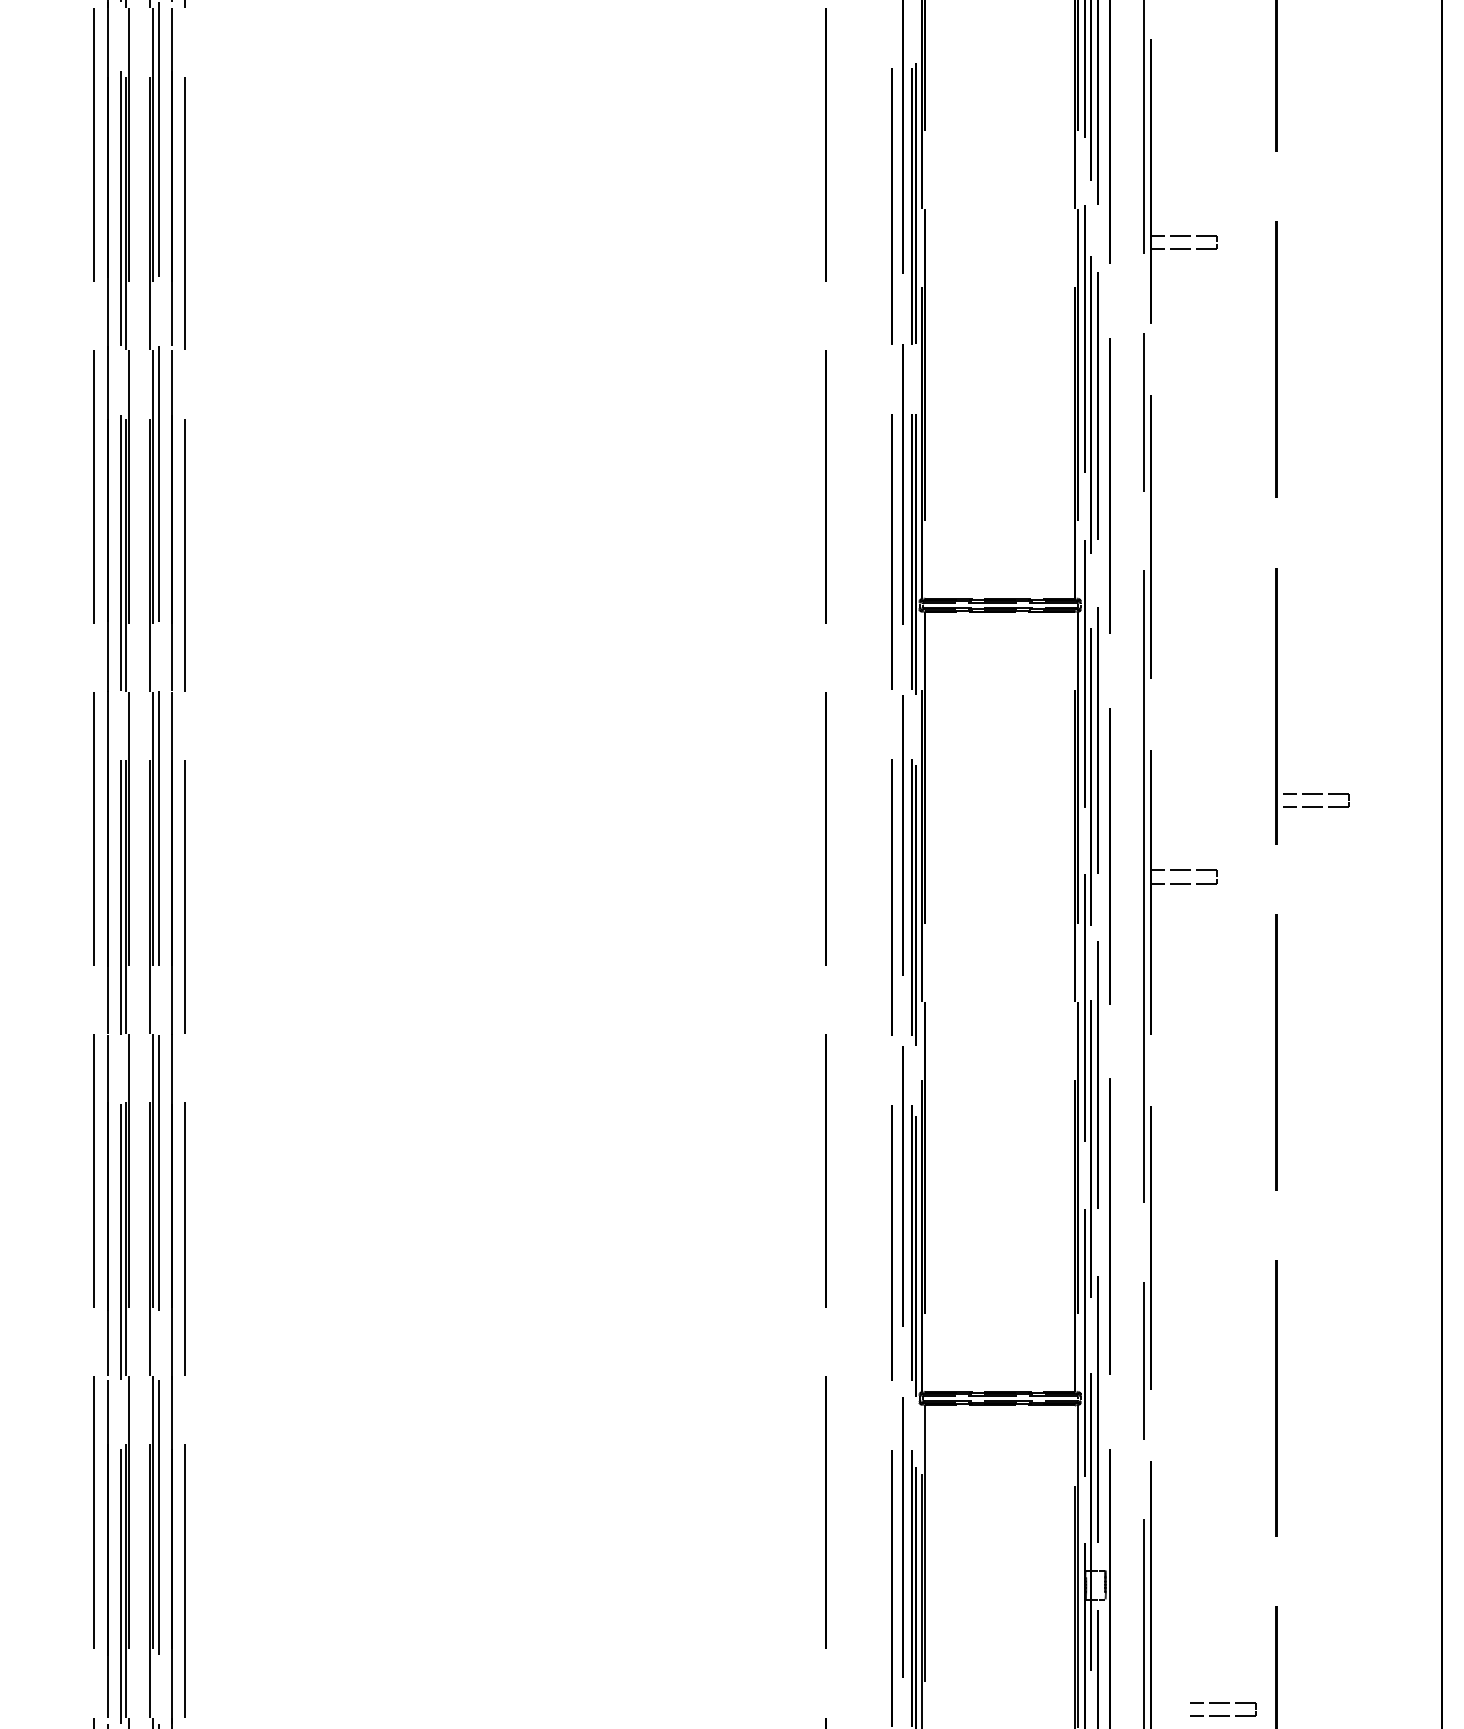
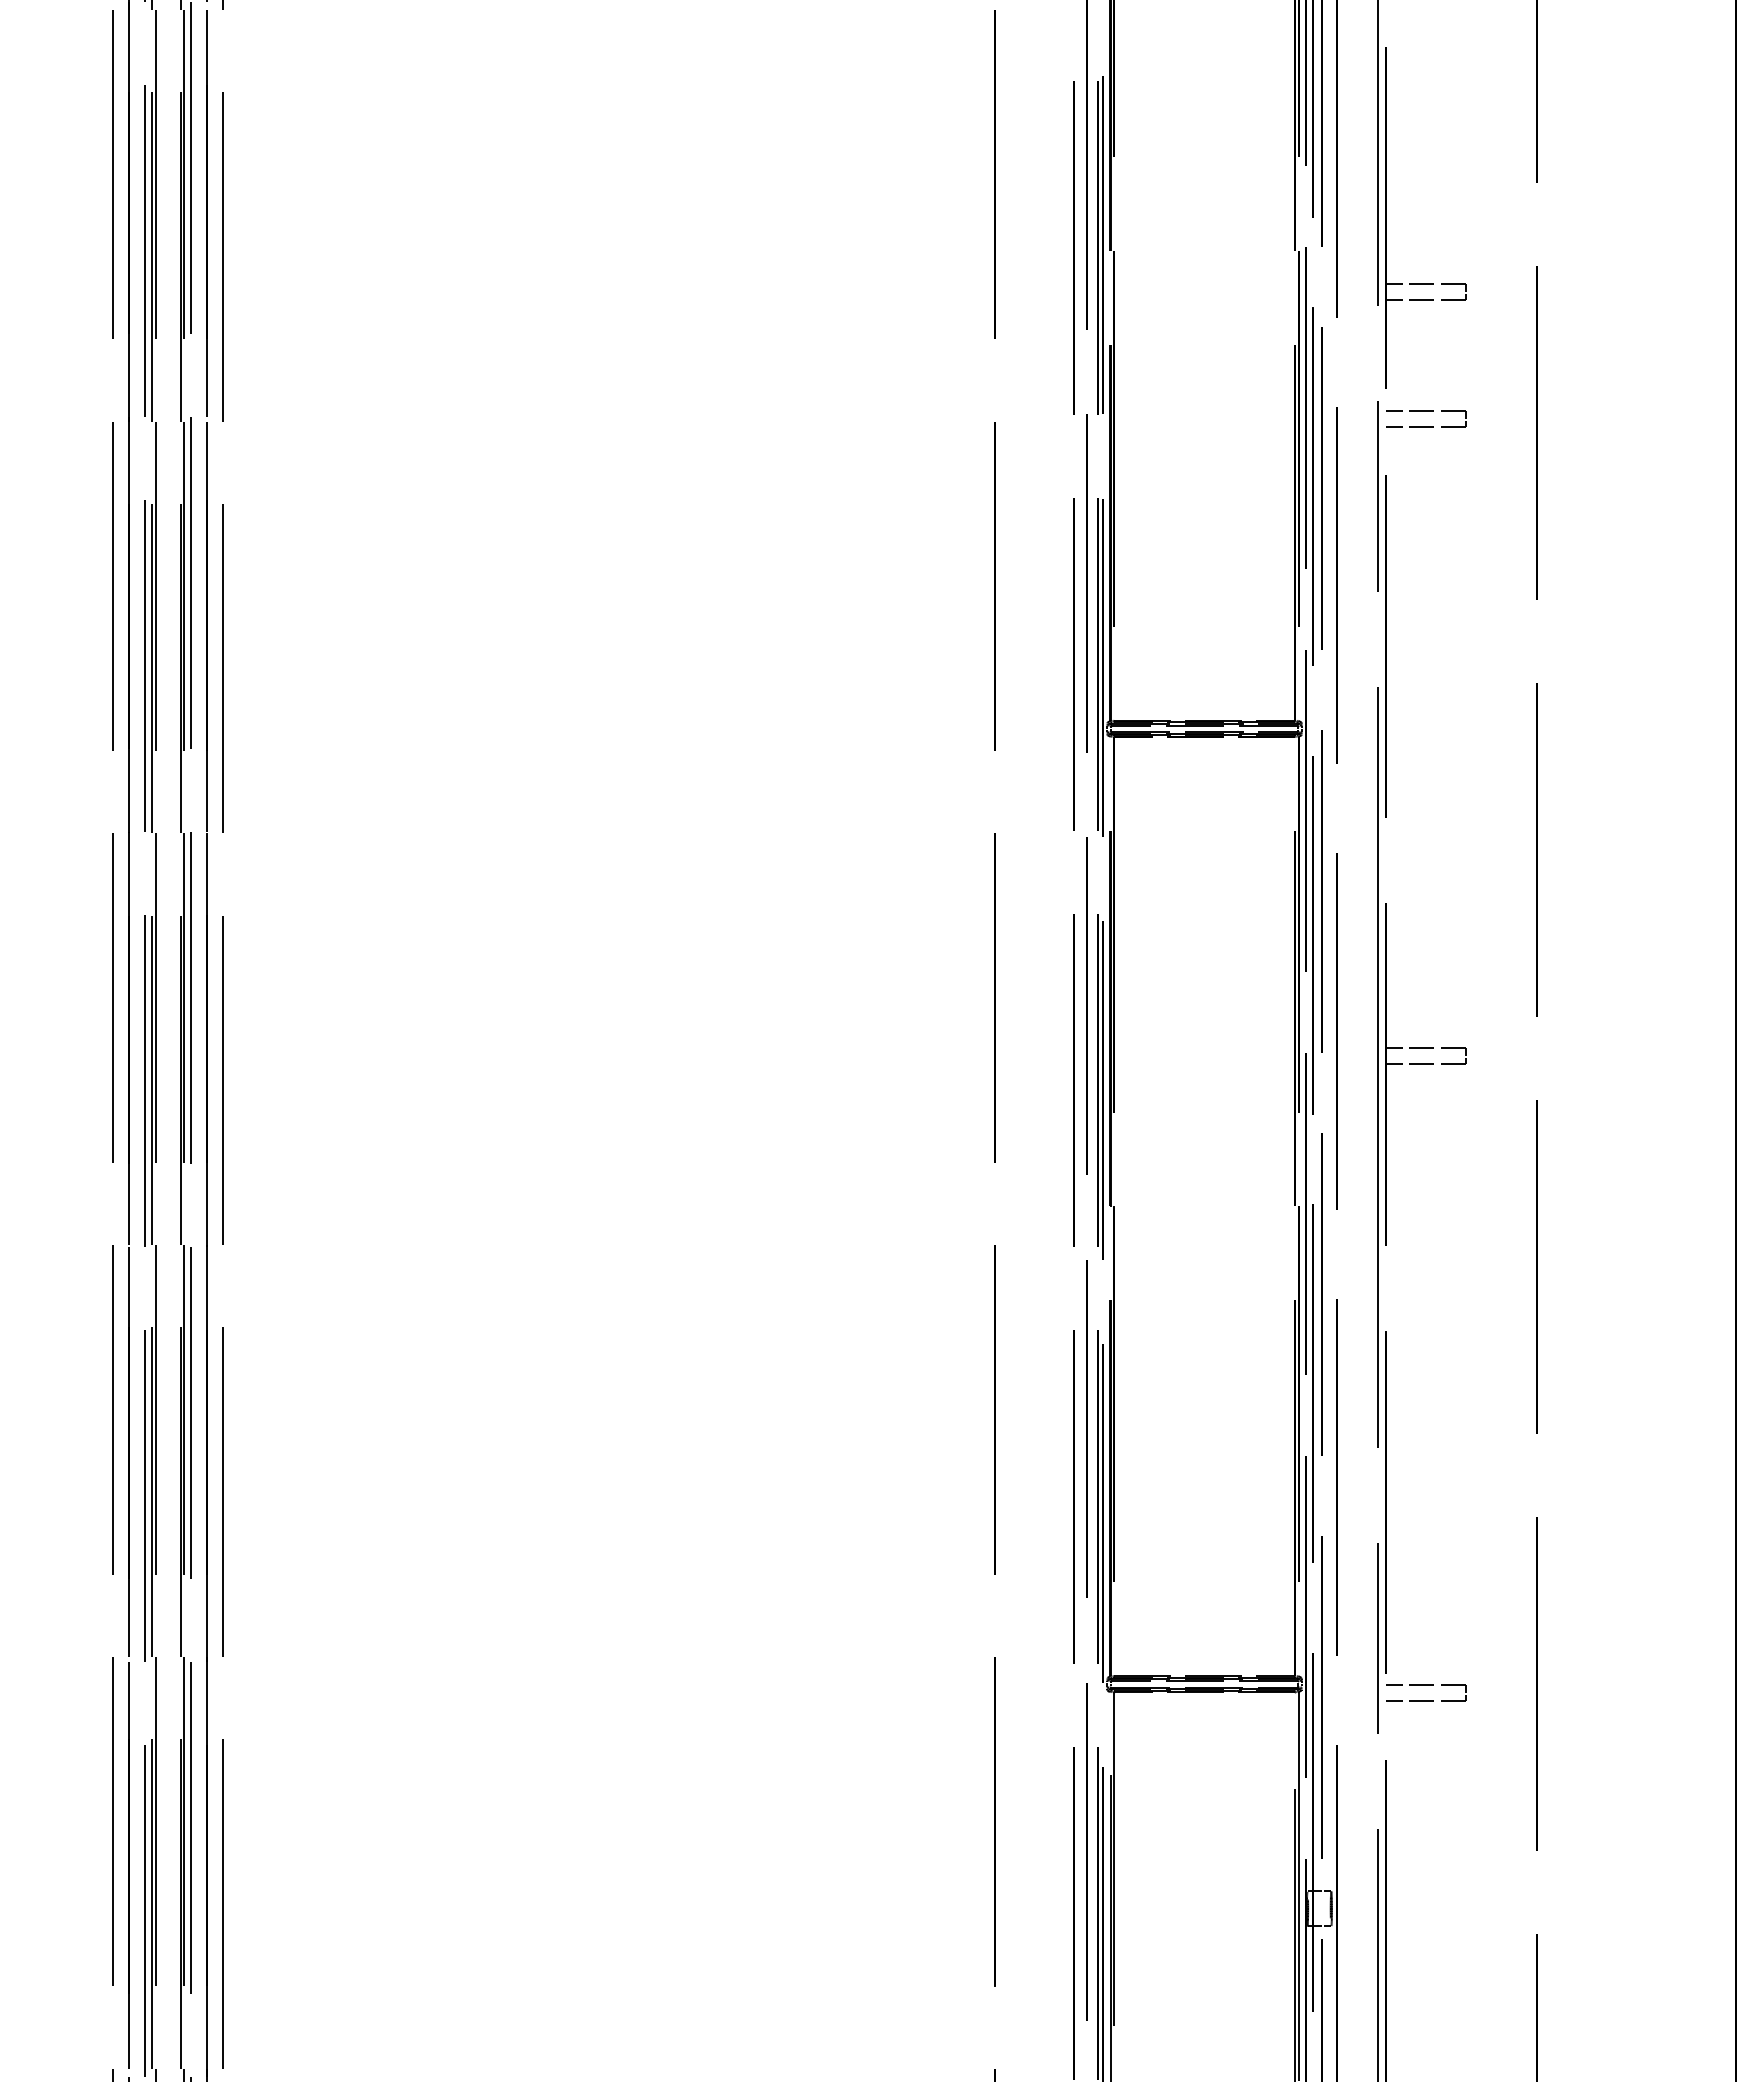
part: (1316, 794) -> (1426, 411), moved
part: (1223, 1703) -> (1426, 1685), moved

